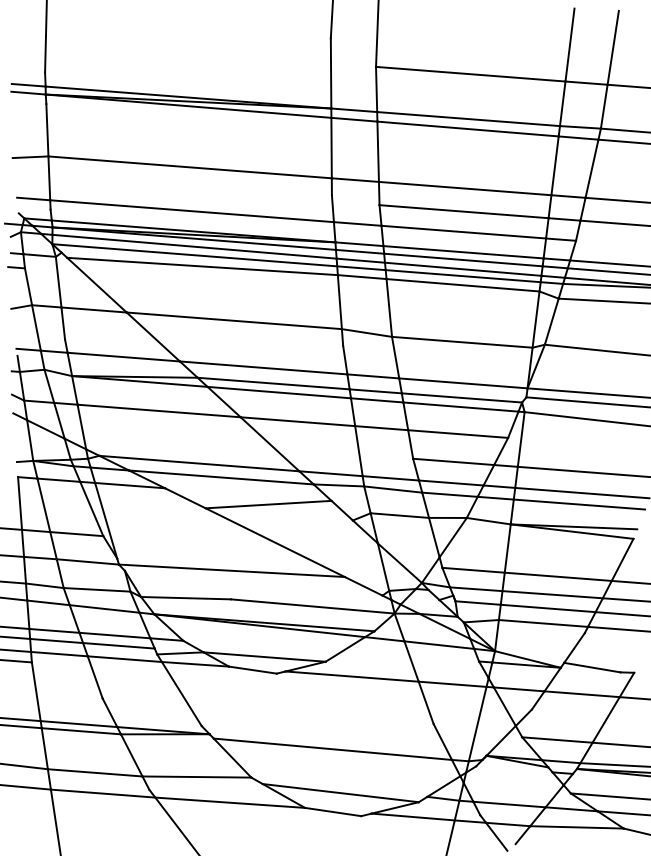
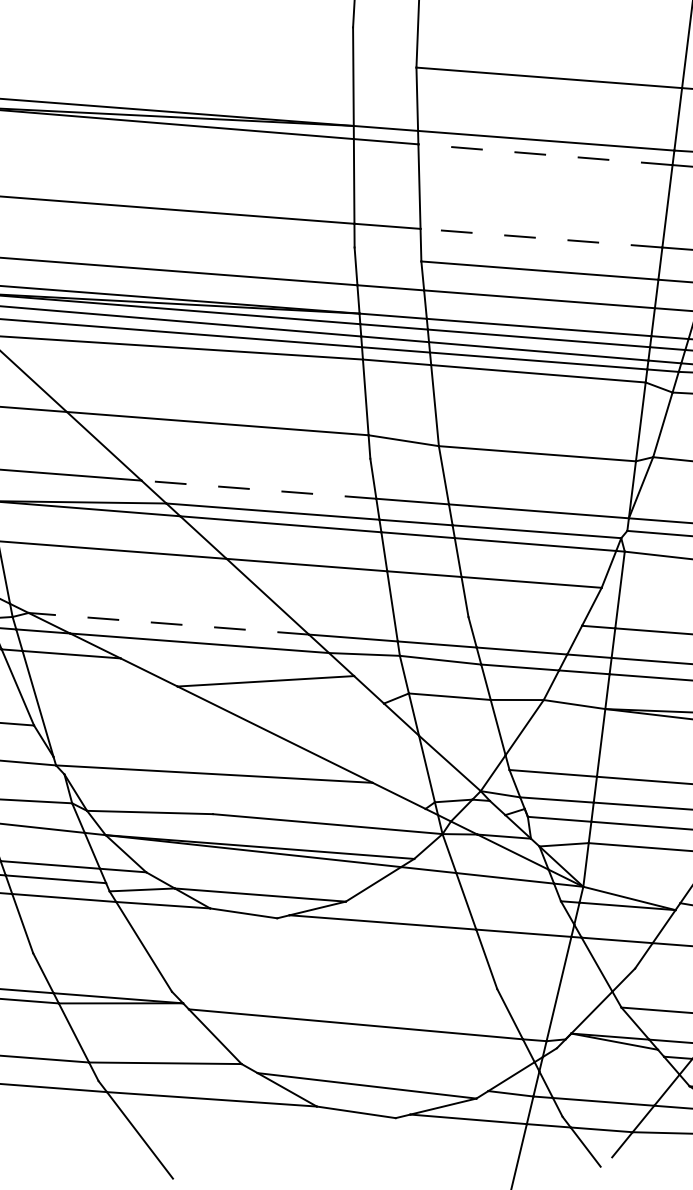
line: (468, 129) -> (546, 155), solid -> dashed
line: (464, 188) -> (540, 238), solid -> dashed
line: (263, 367) -> (258, 489), solid -> dashed
line: (453, 461) -> (525, 620), removed
line: (198, 463) -> (167, 623), solid -> dashed

